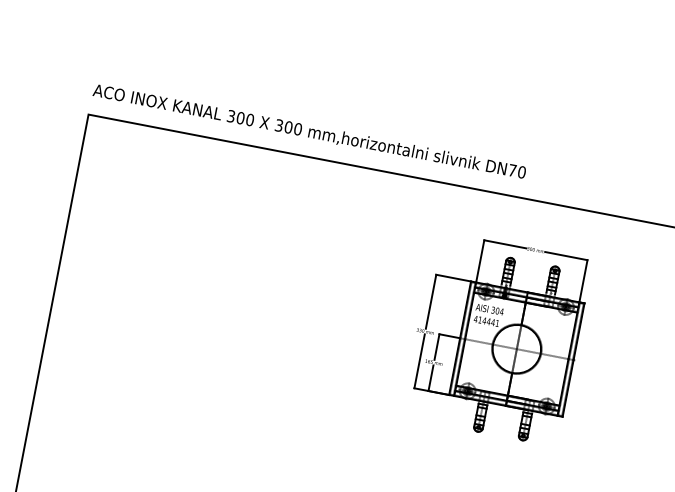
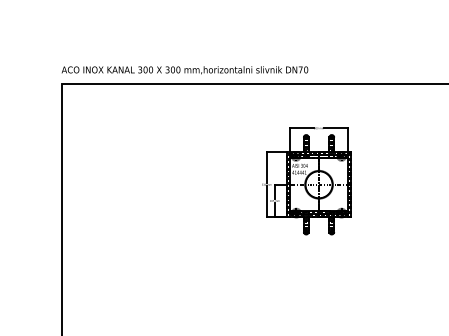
part: (495, 339) -> (306, 181), moved

